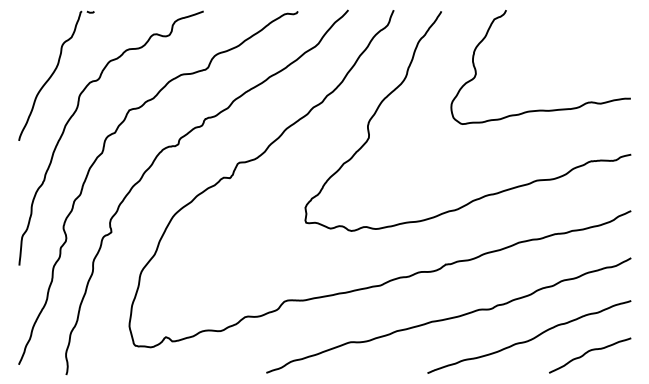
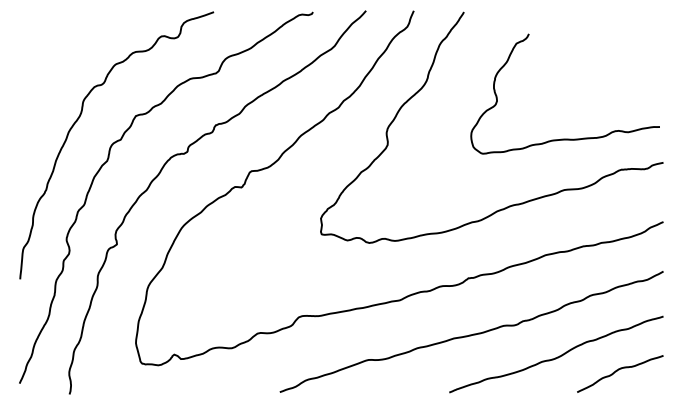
part: (56, 75) -> (59, 79), removed
curve: (540, 109) -> (564, 138), moved

